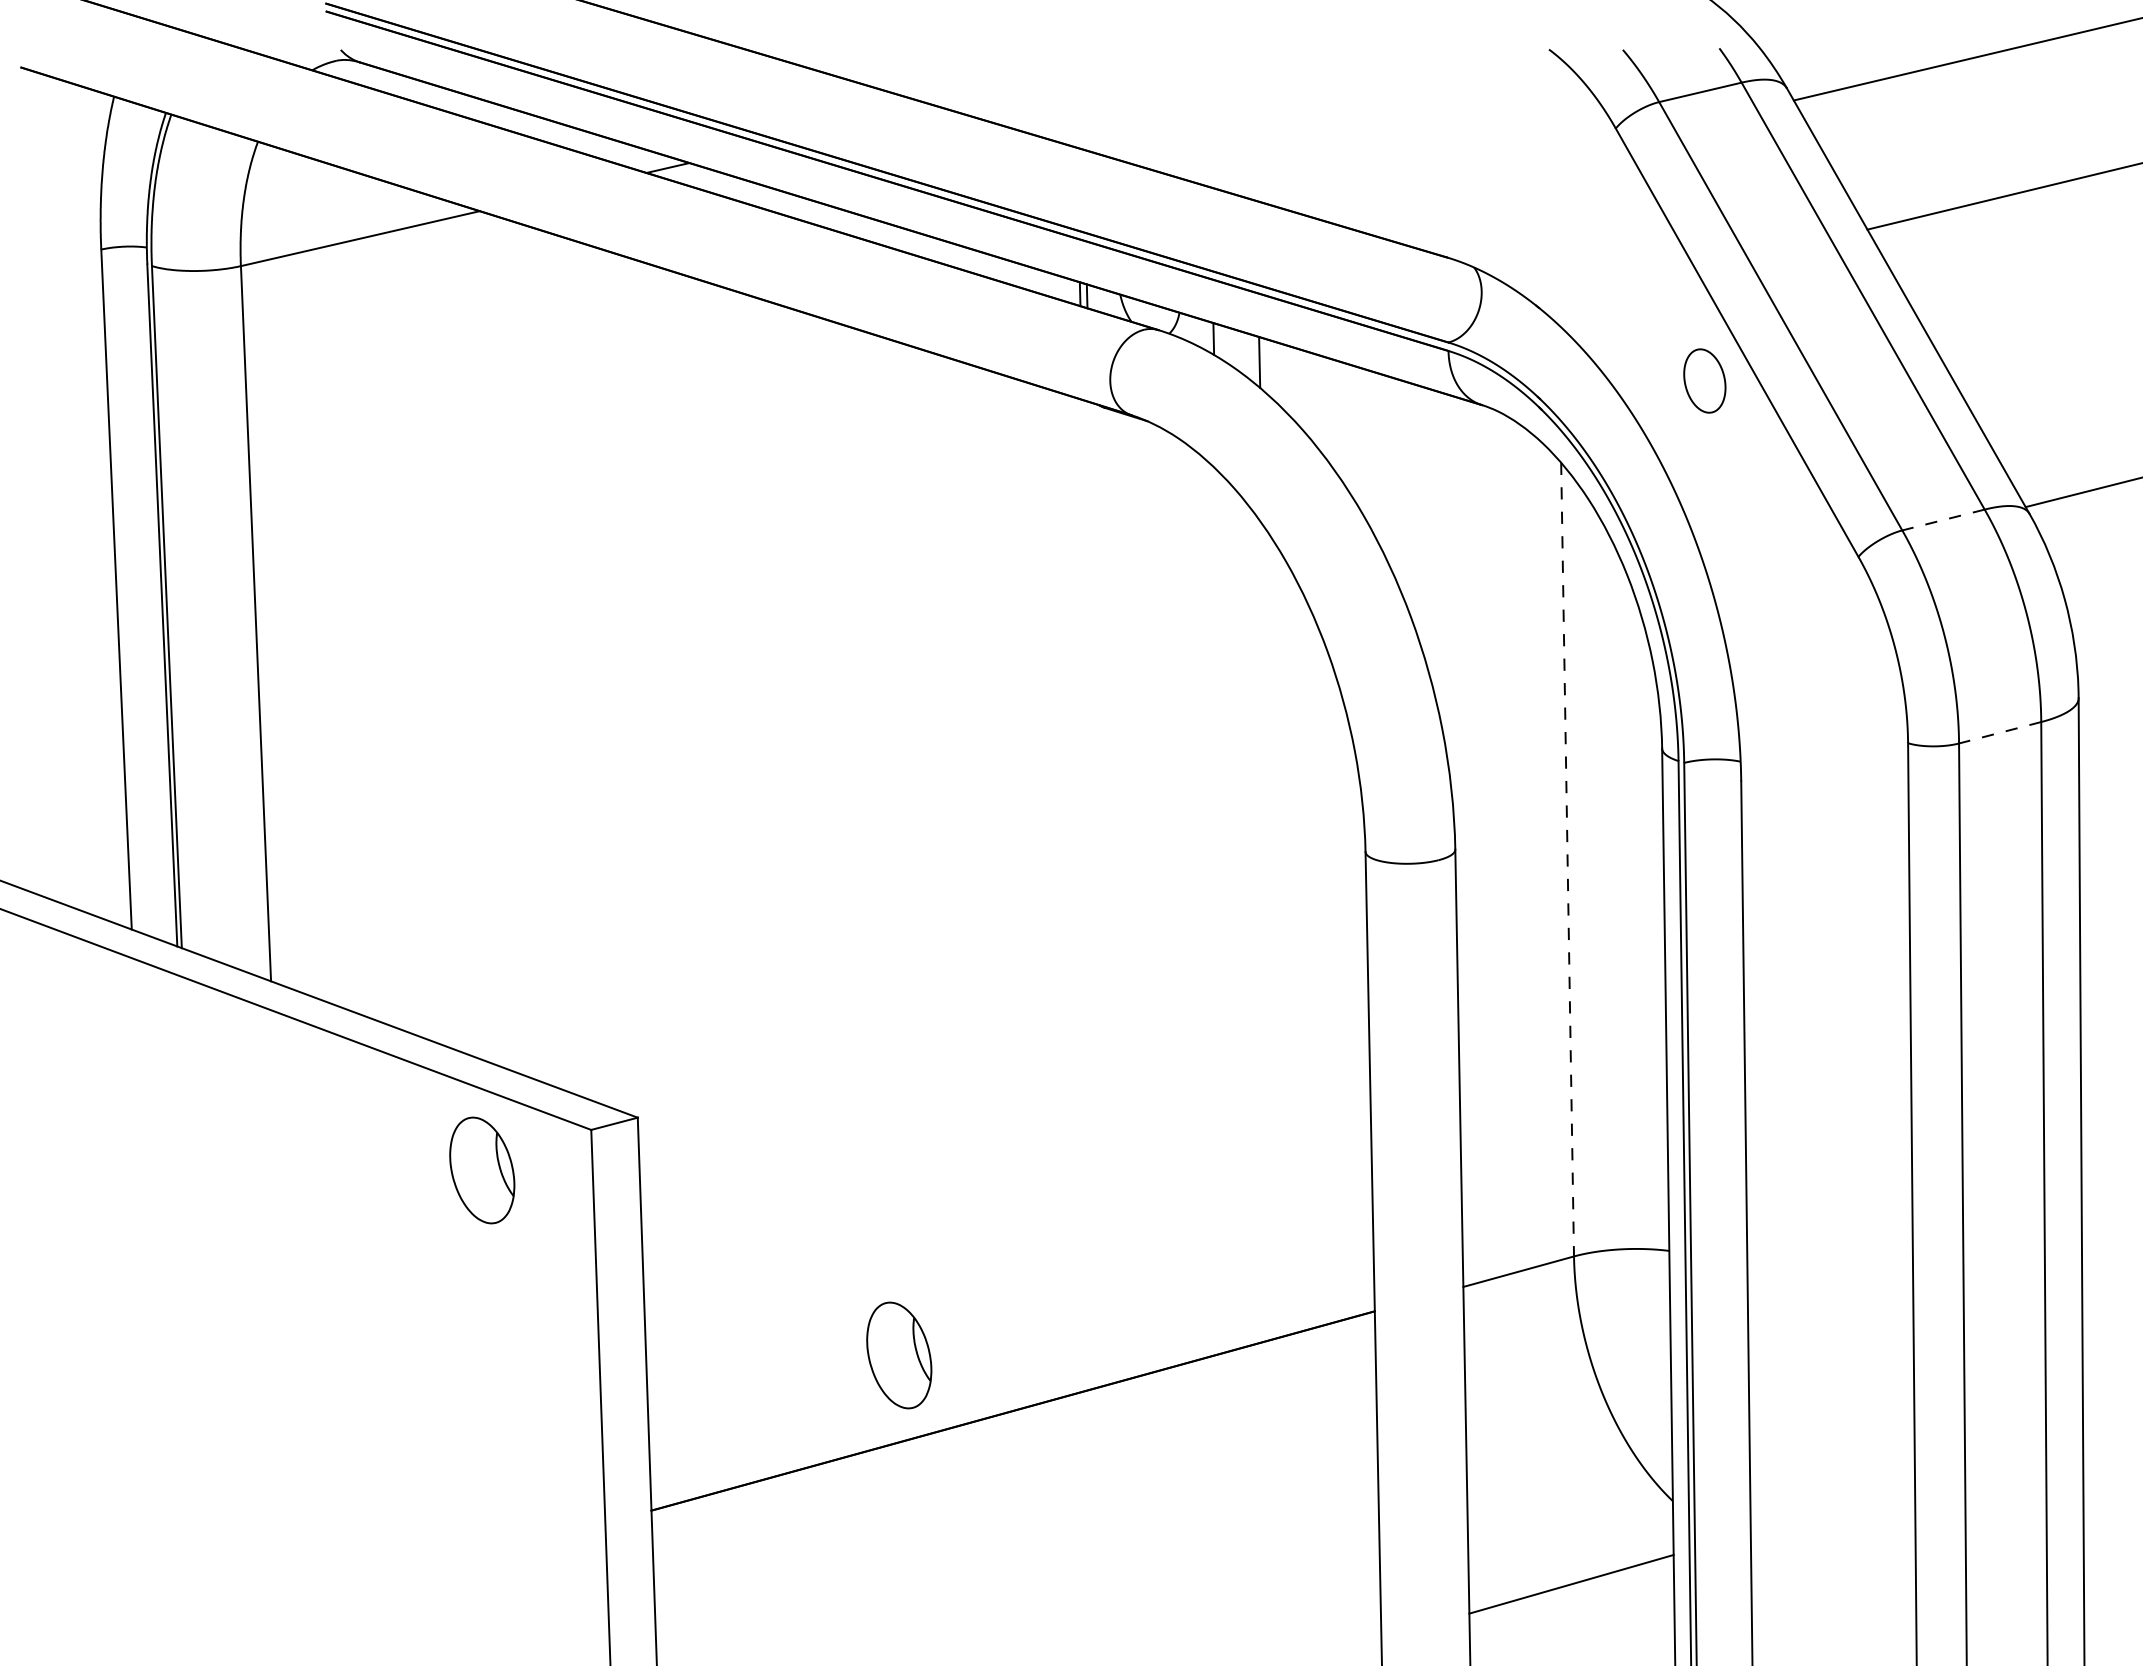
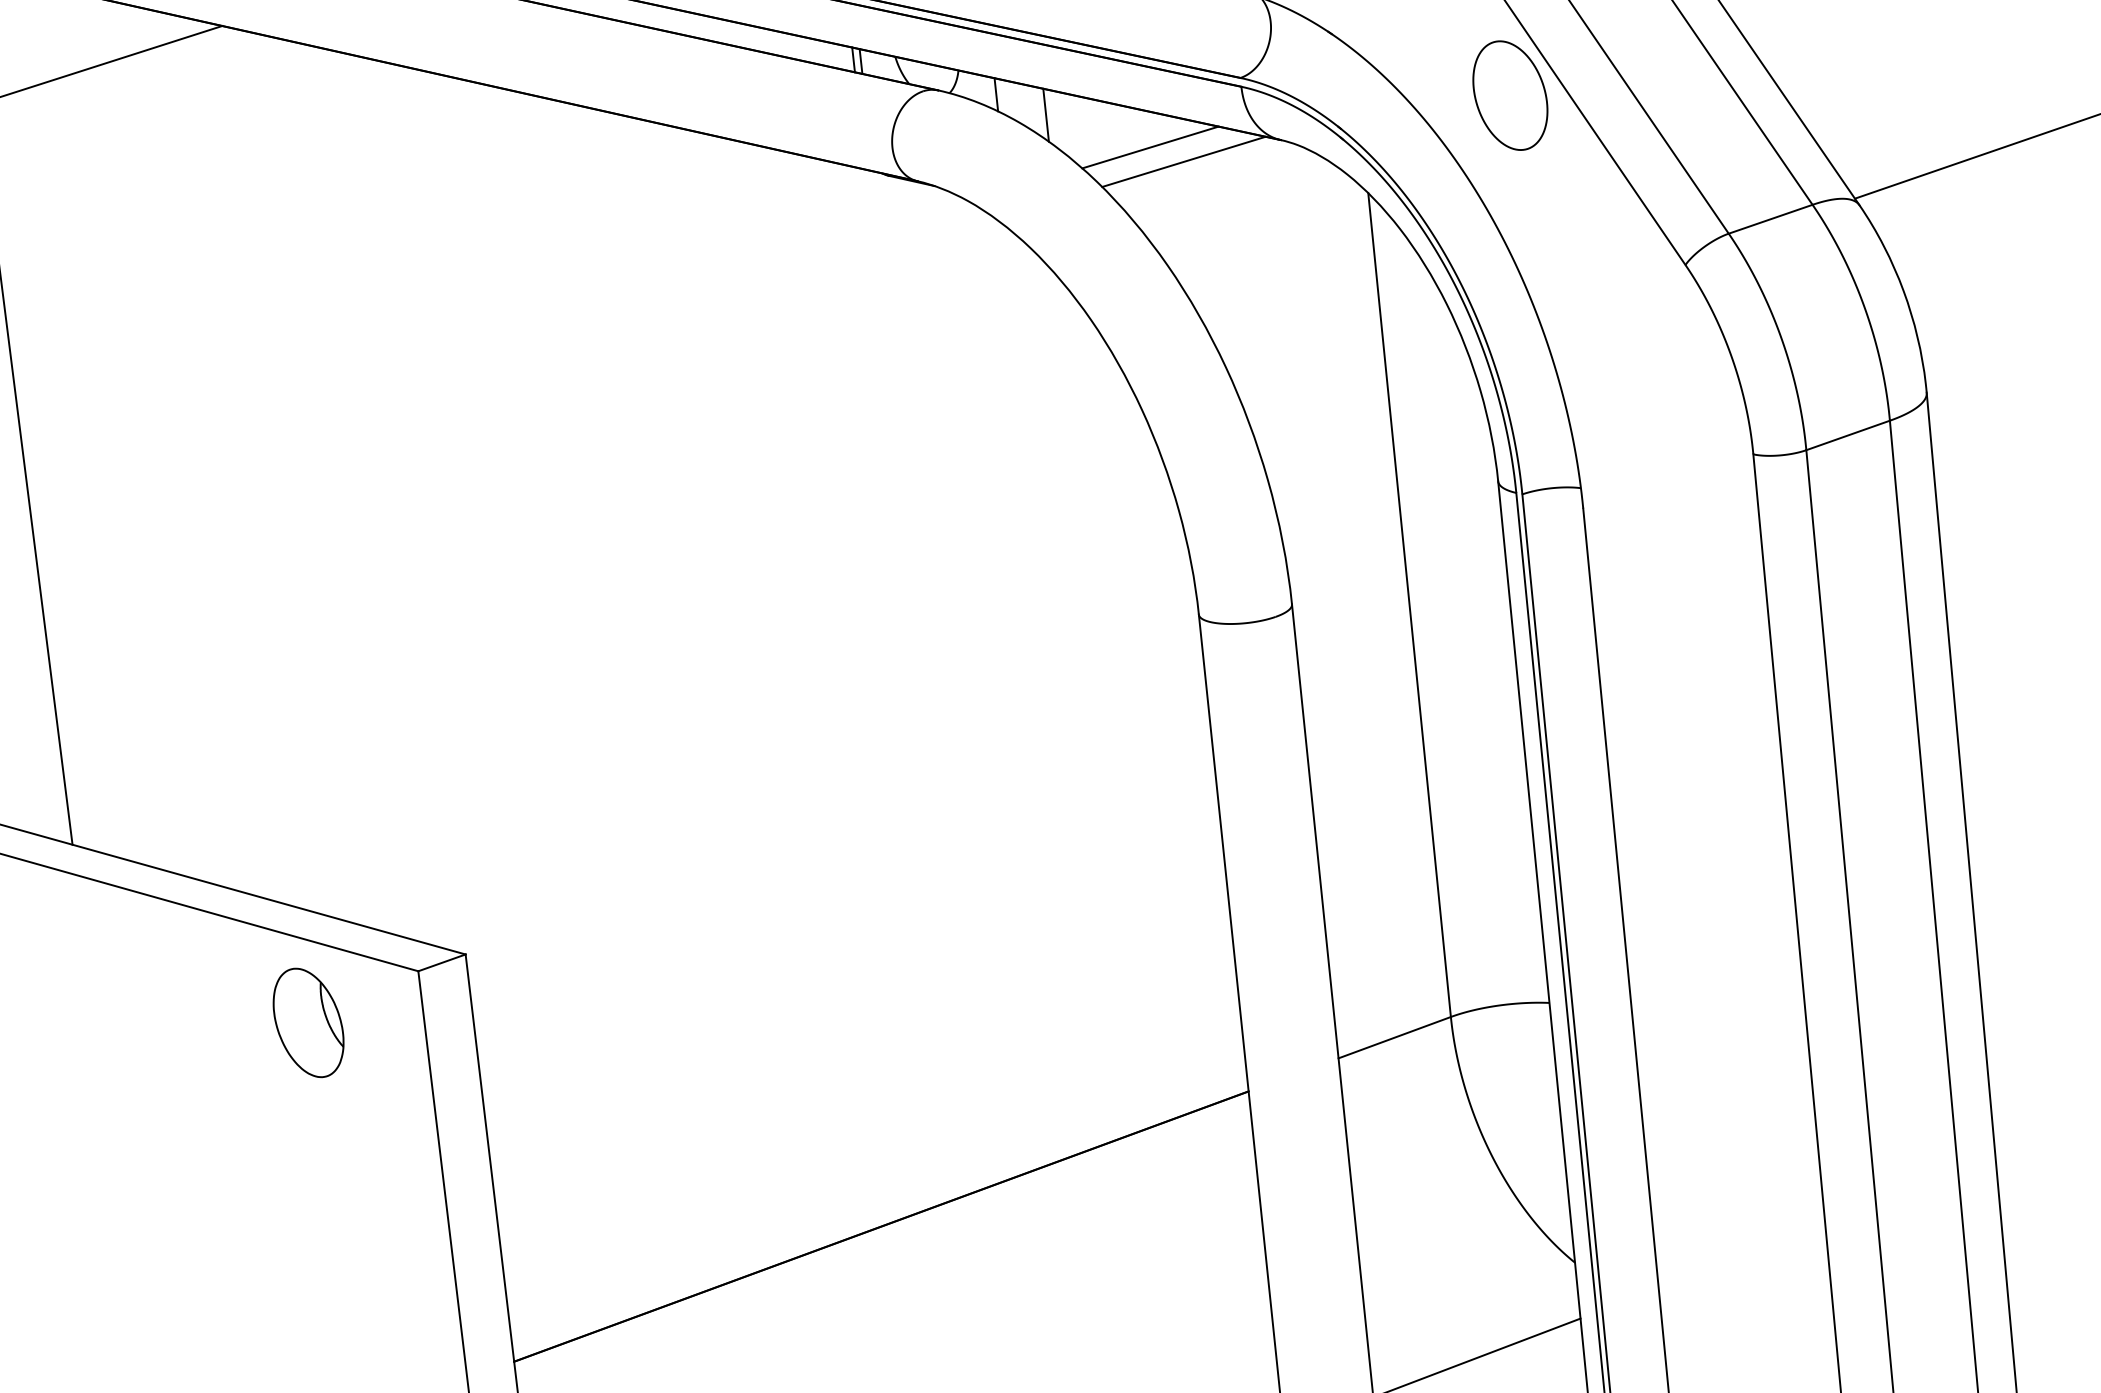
part: (1704, 380) -> (1510, 95), size x1.67
line: (1356, 401) -> (1150, 147), added
line: (1387, 417) -> (1183, 161), added
line: (1943, 520) -> (1770, 219), dashed -> solid
line: (1999, 732) -> (1847, 435), dashed -> solid
line: (1567, 859) -> (1409, 604), dashed -> solid
part: (899, 1355) -> (758, 1178), removed

